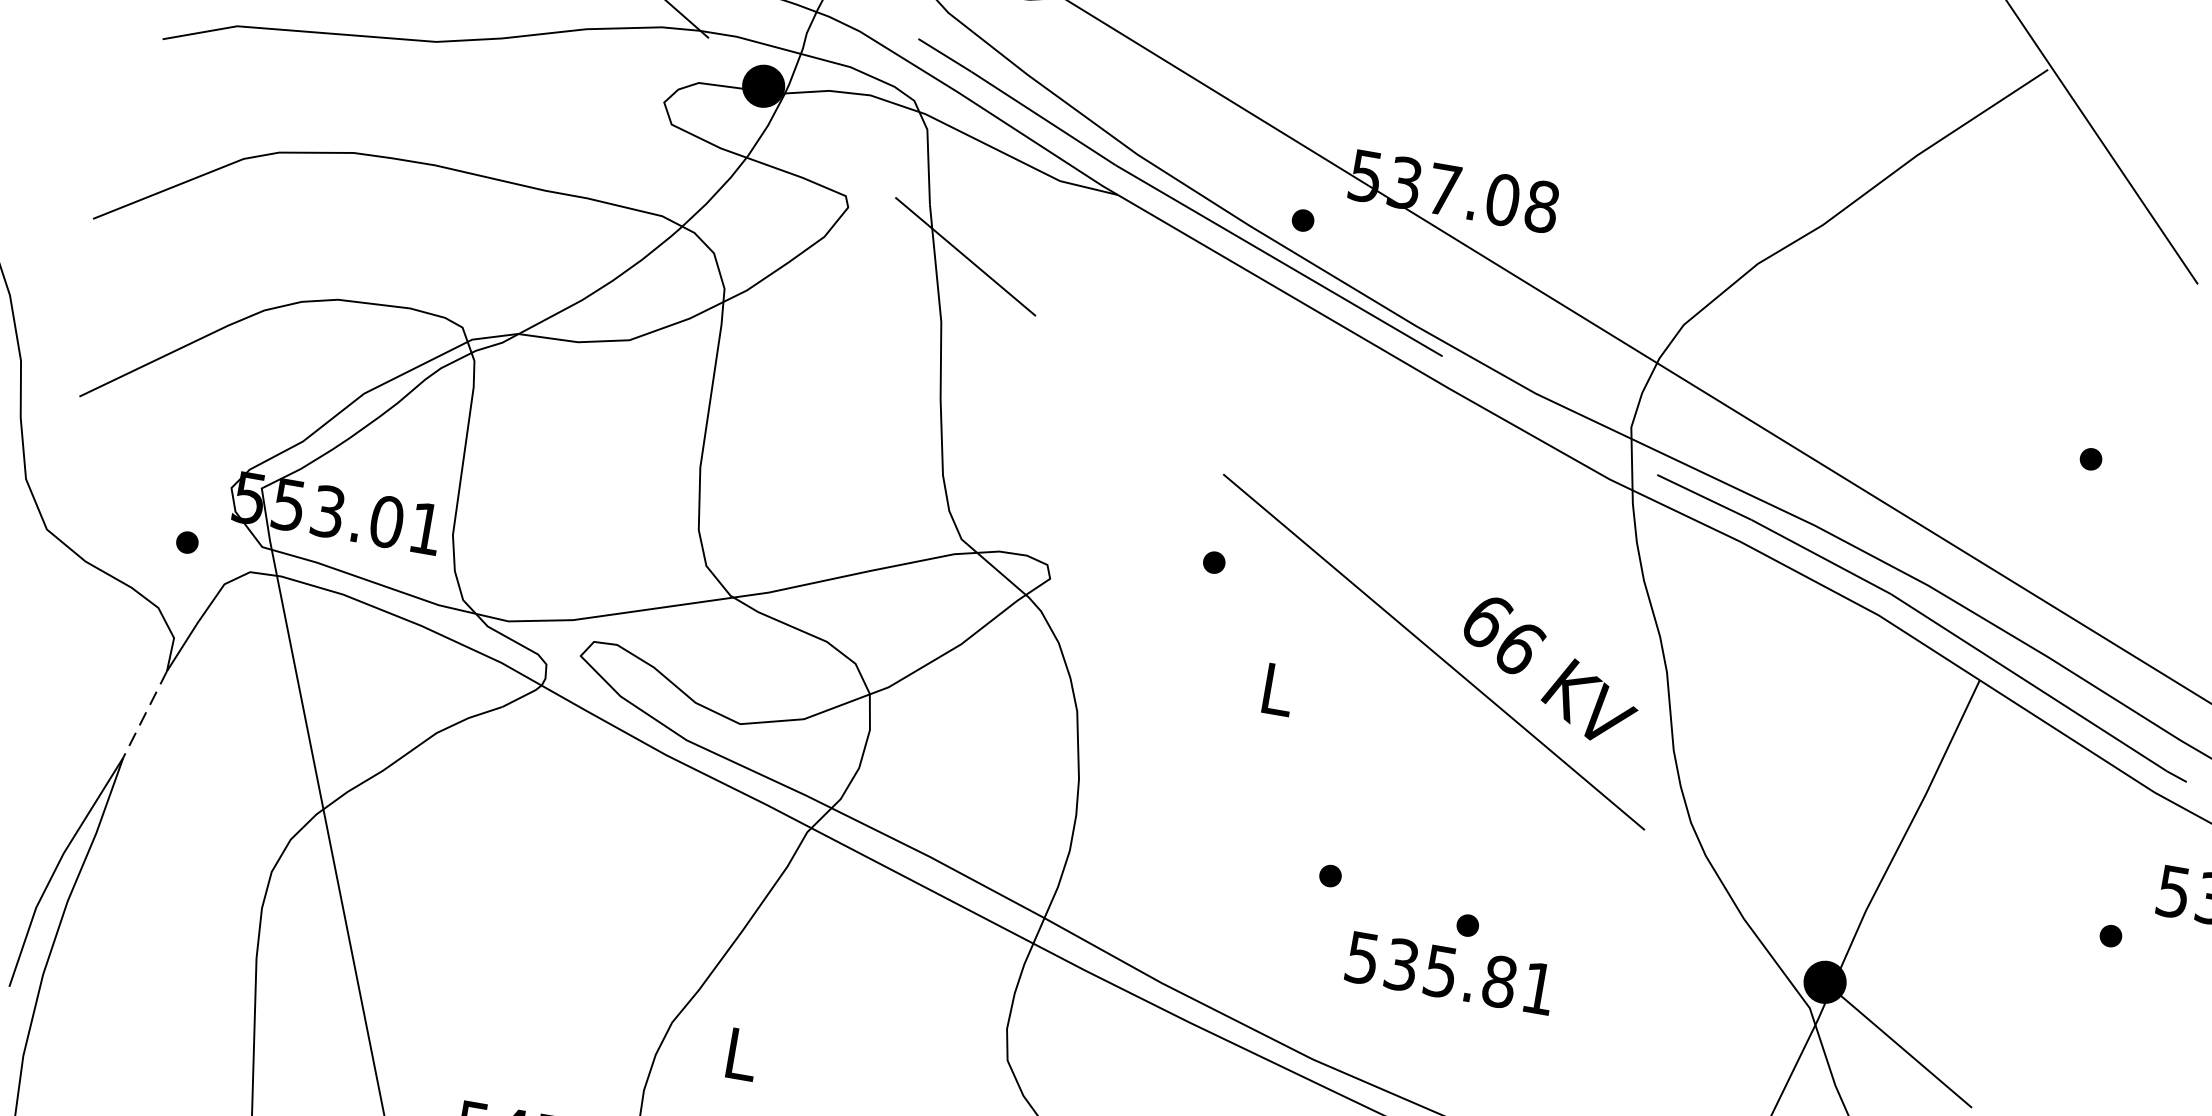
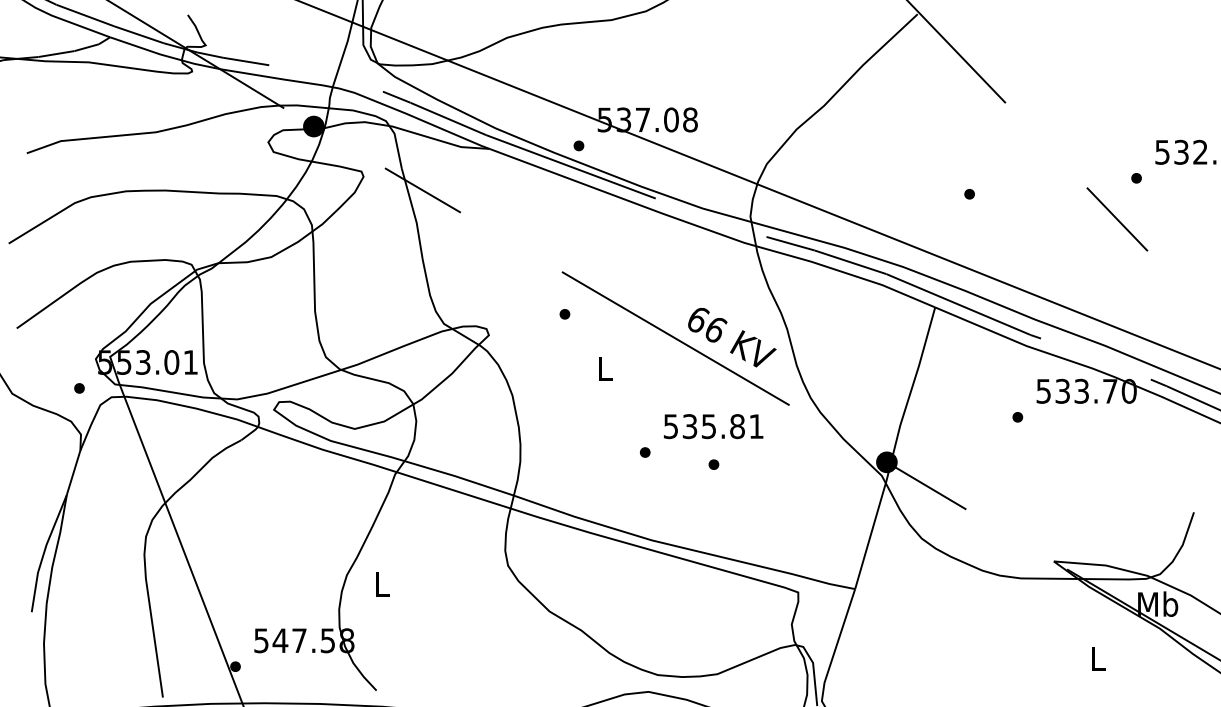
line: (144, 715) -> (73, 473), dashed -> solid
text: (1450, 973) -> (713, 426), moved

